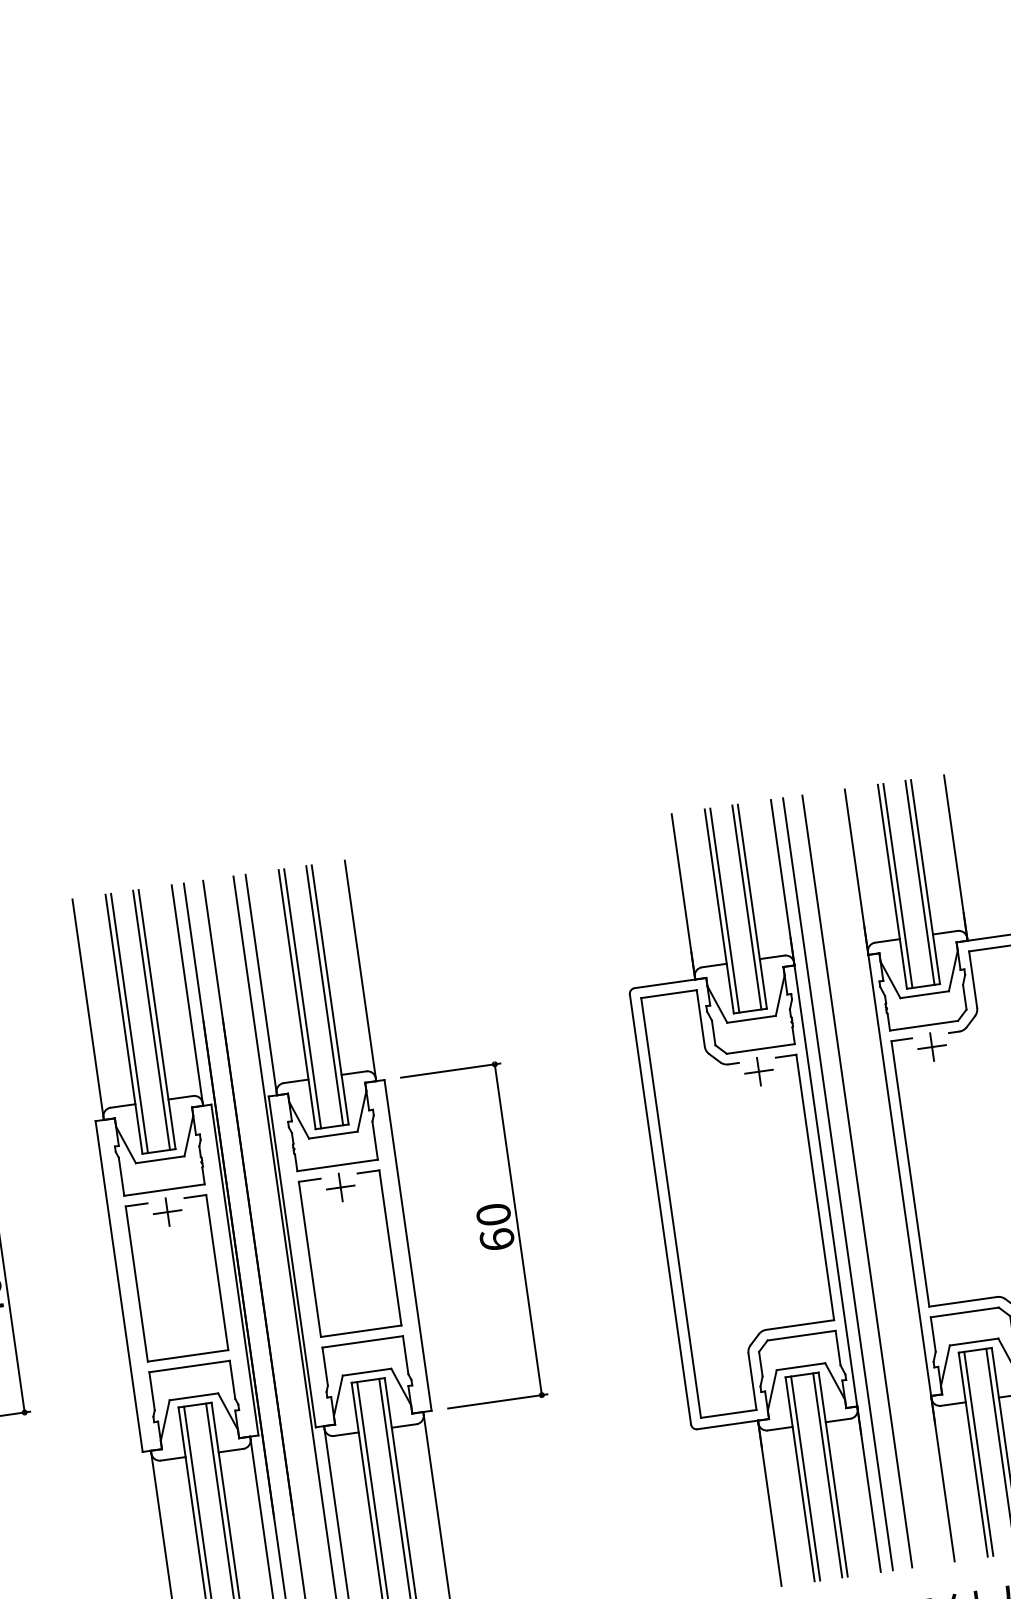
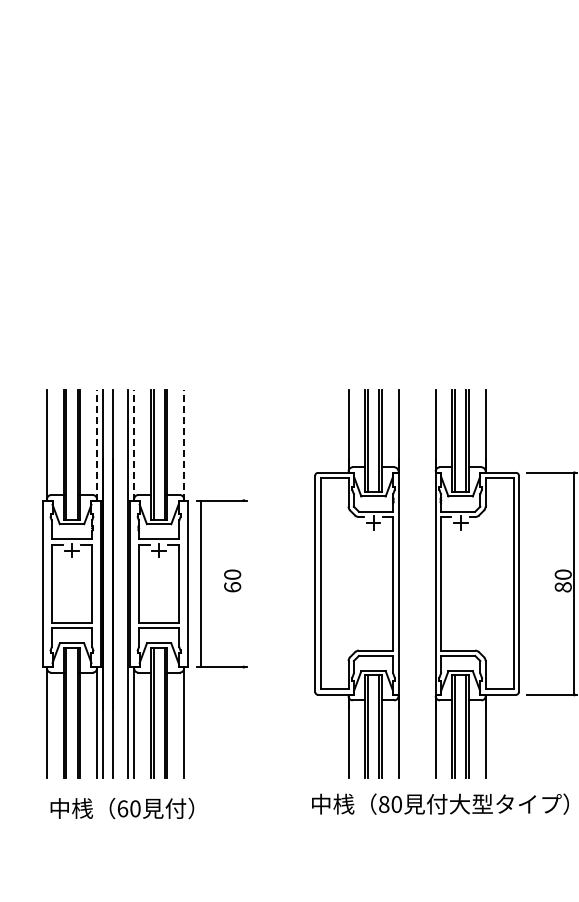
line: (361, 969) -> (184, 444), solid -> dashed
line: (261, 983) -> (134, 444), solid -> dashed
line: (186, 994) -> (96, 444), solid -> dashed
line: (857, 1180) -> (414, 583), removed
line: (837, 1183) -> (404, 583), removed
line: (517, 1229) -> (200, 583), moved

